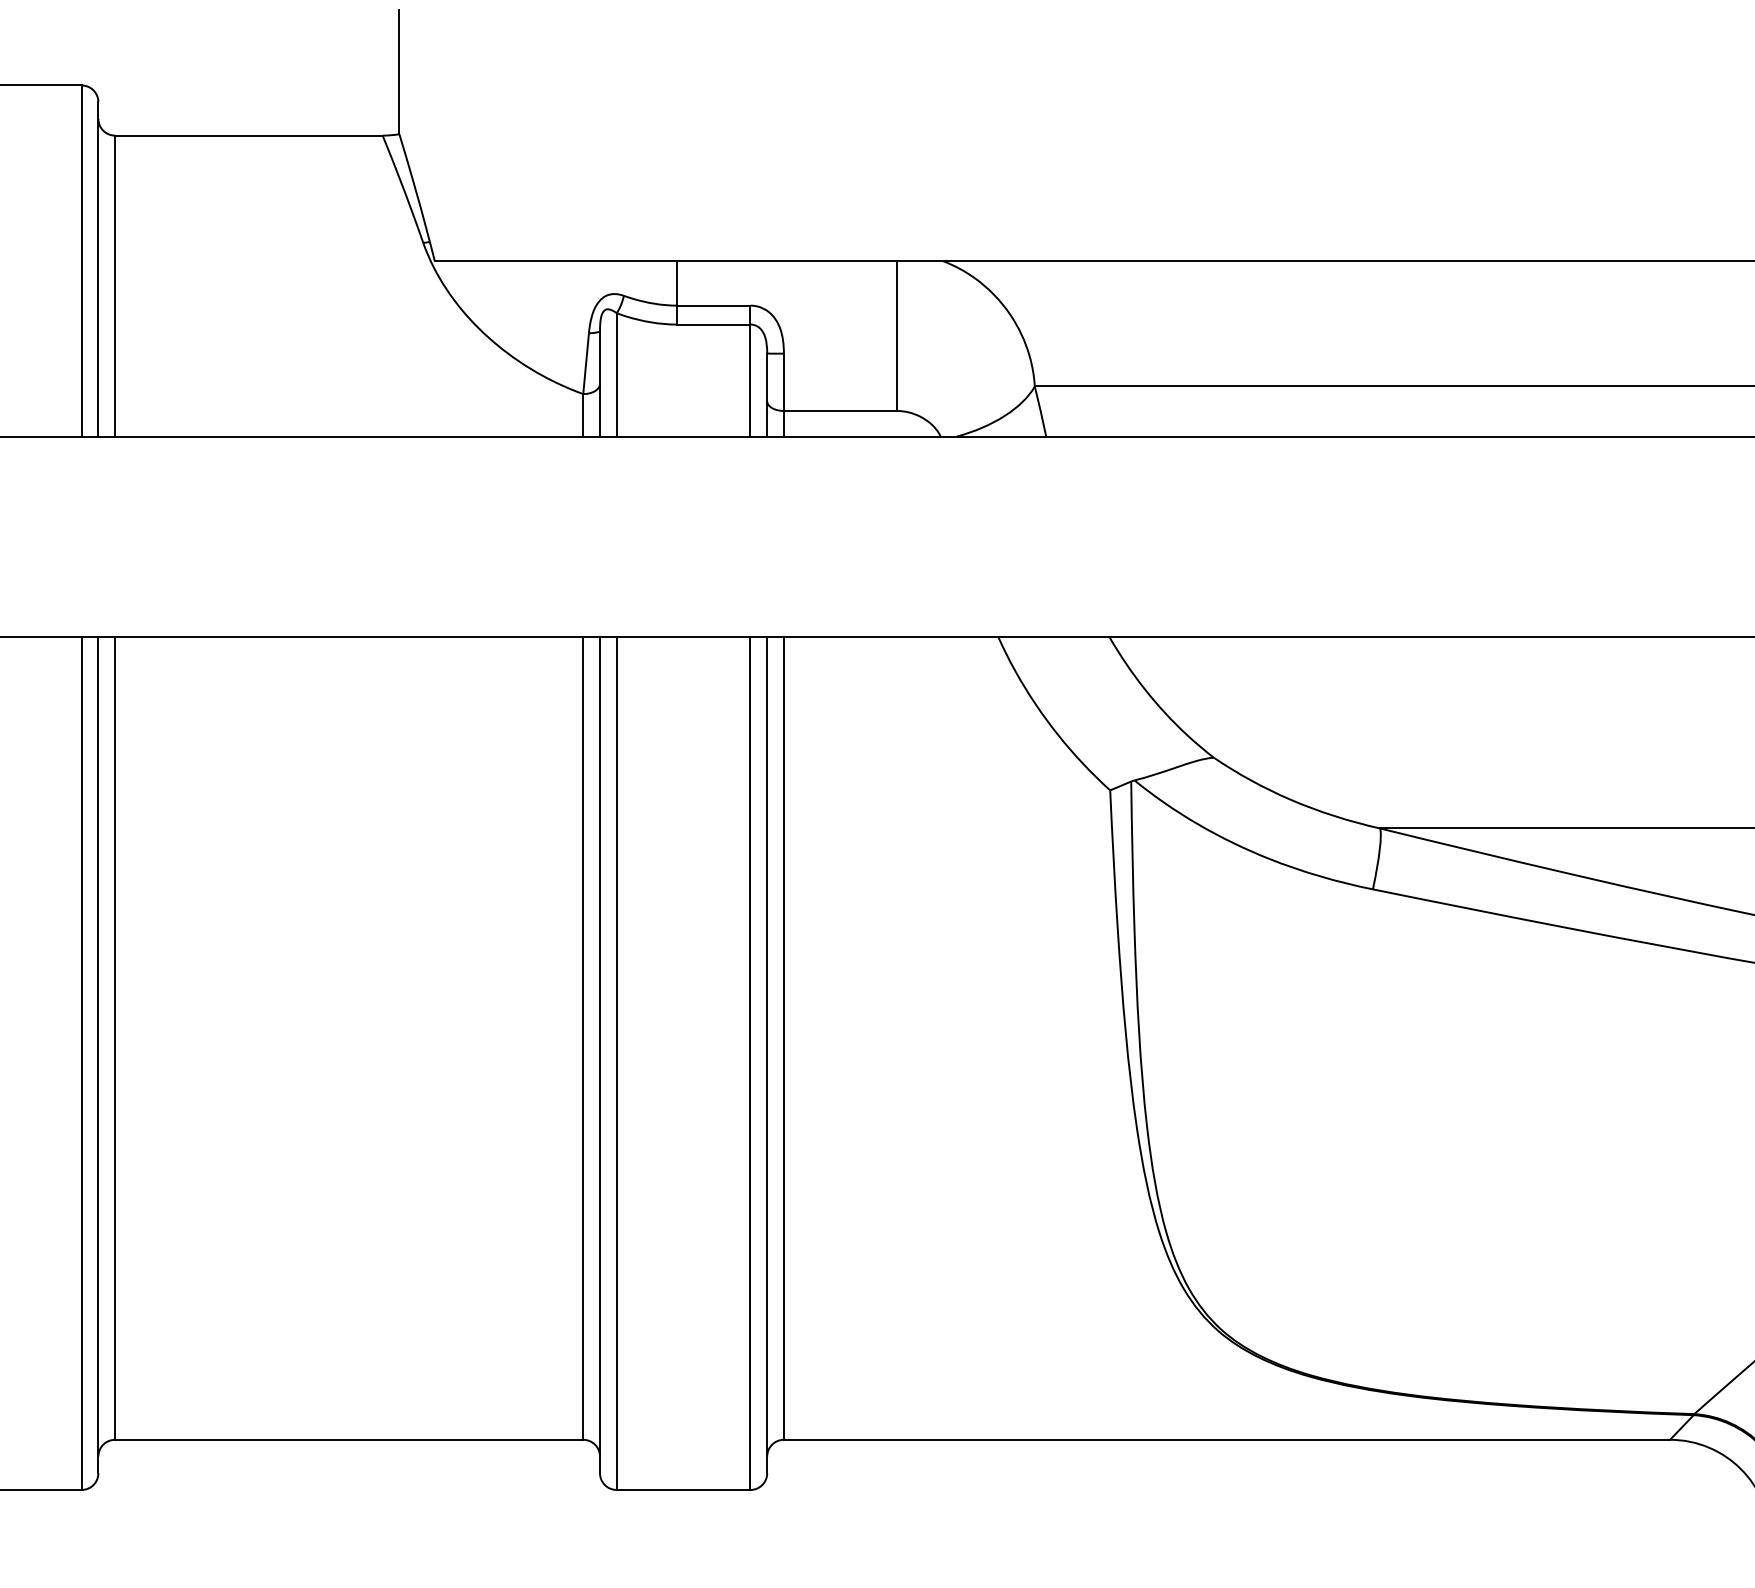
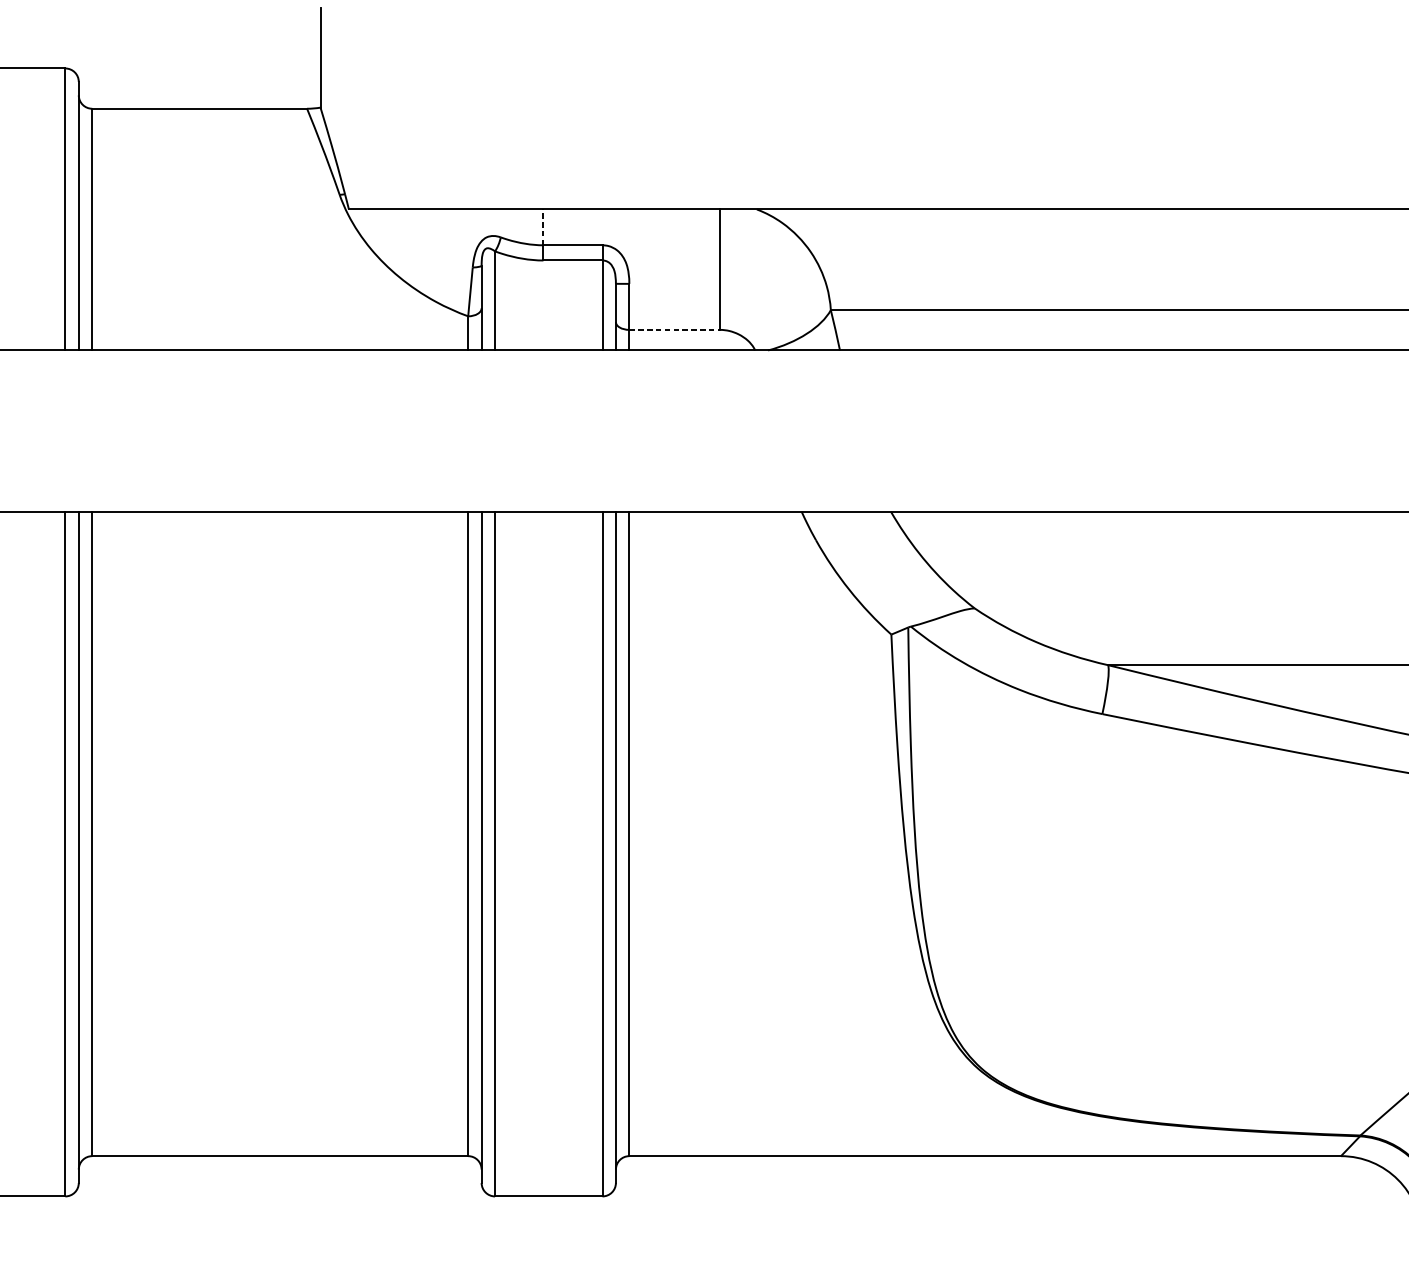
line: (676, 282) -> (543, 226), solid -> dashed
line: (840, 410) -> (674, 329), solid -> dashed

